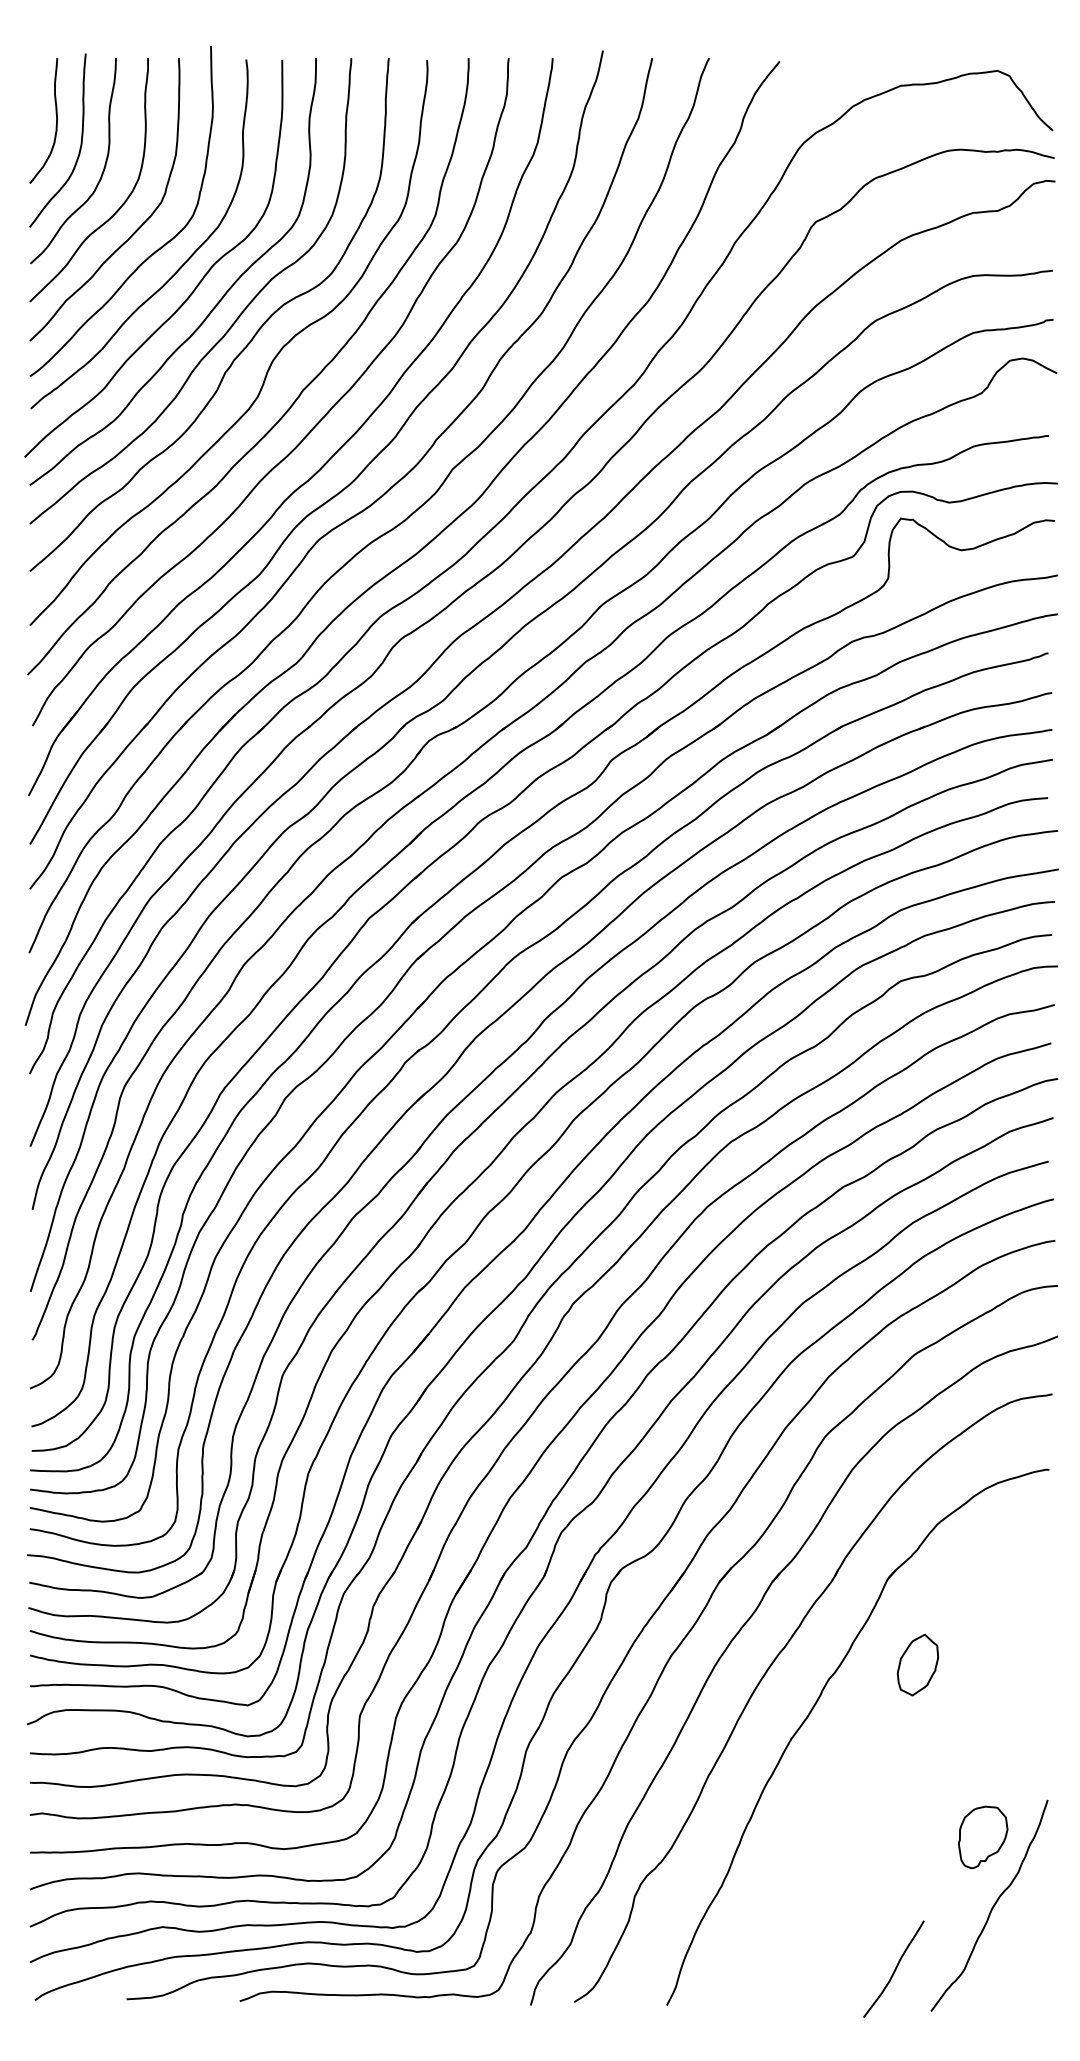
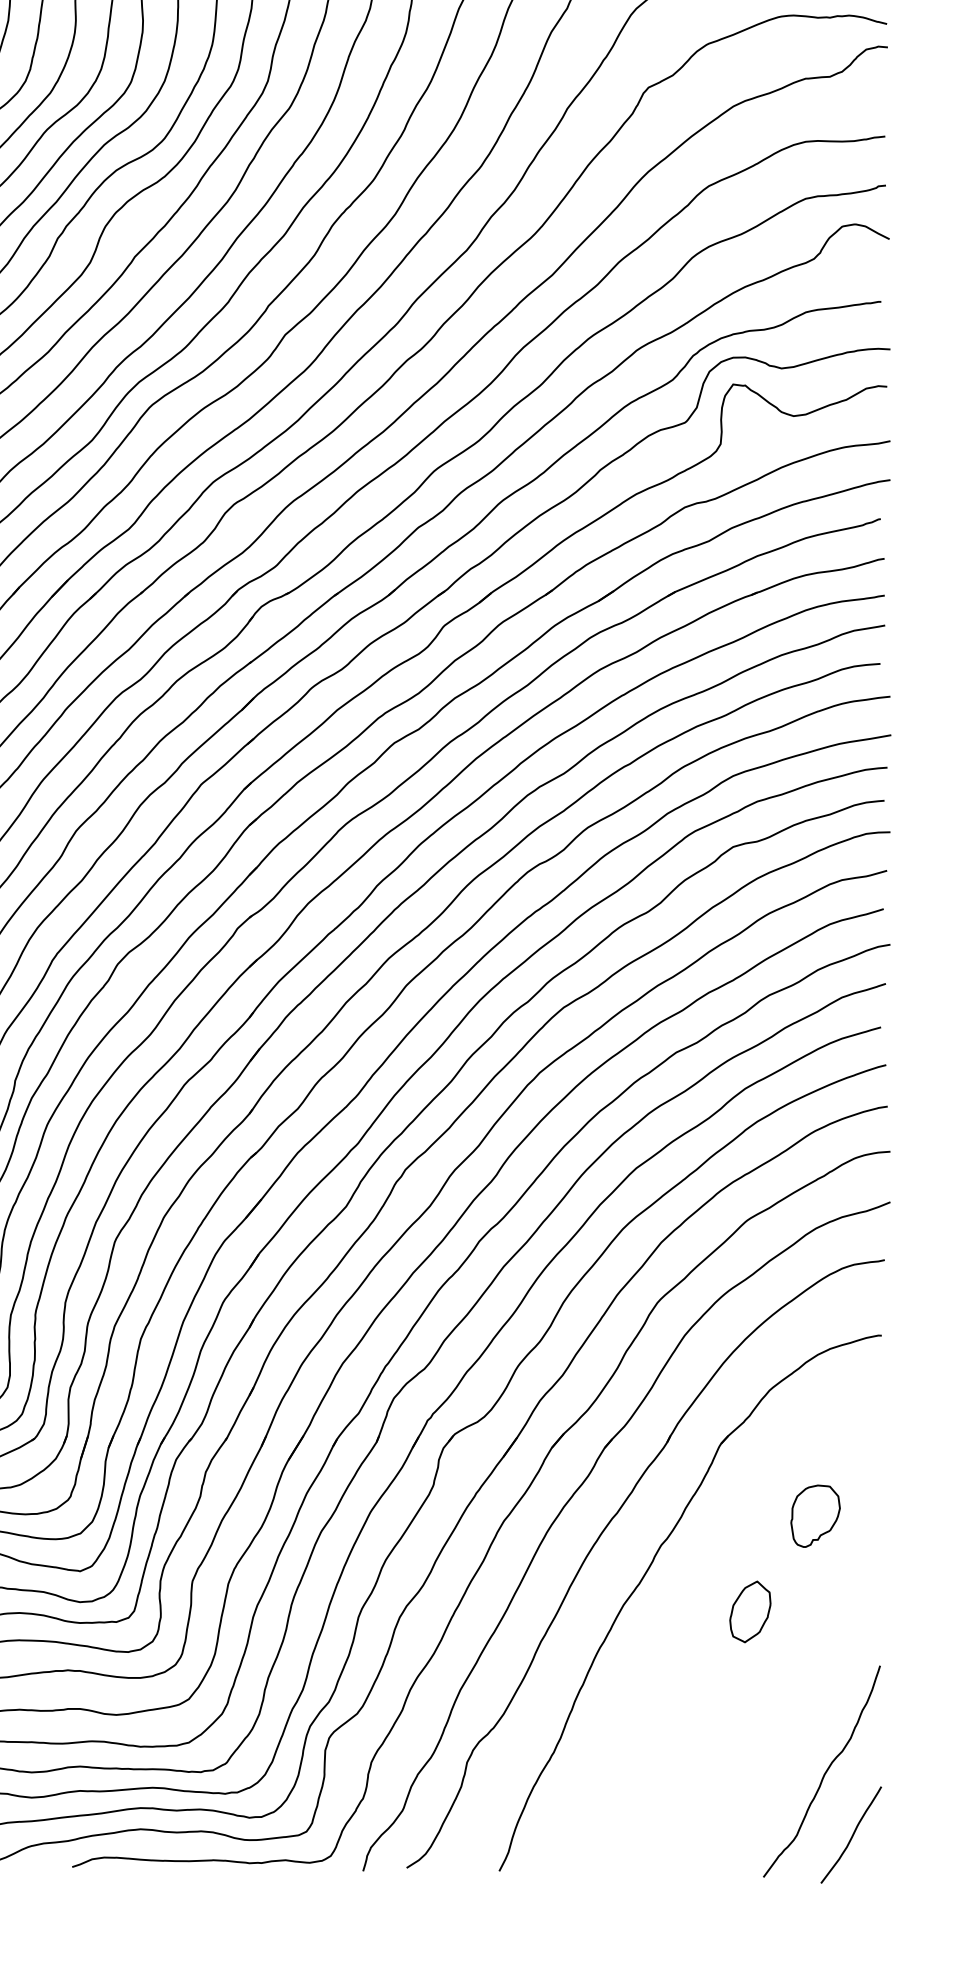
part: (917, 1664) -> (749, 1611), moved
part: (983, 1837) -> (815, 1516), moved
curve: (894, 1969) -> (851, 1835), moved

